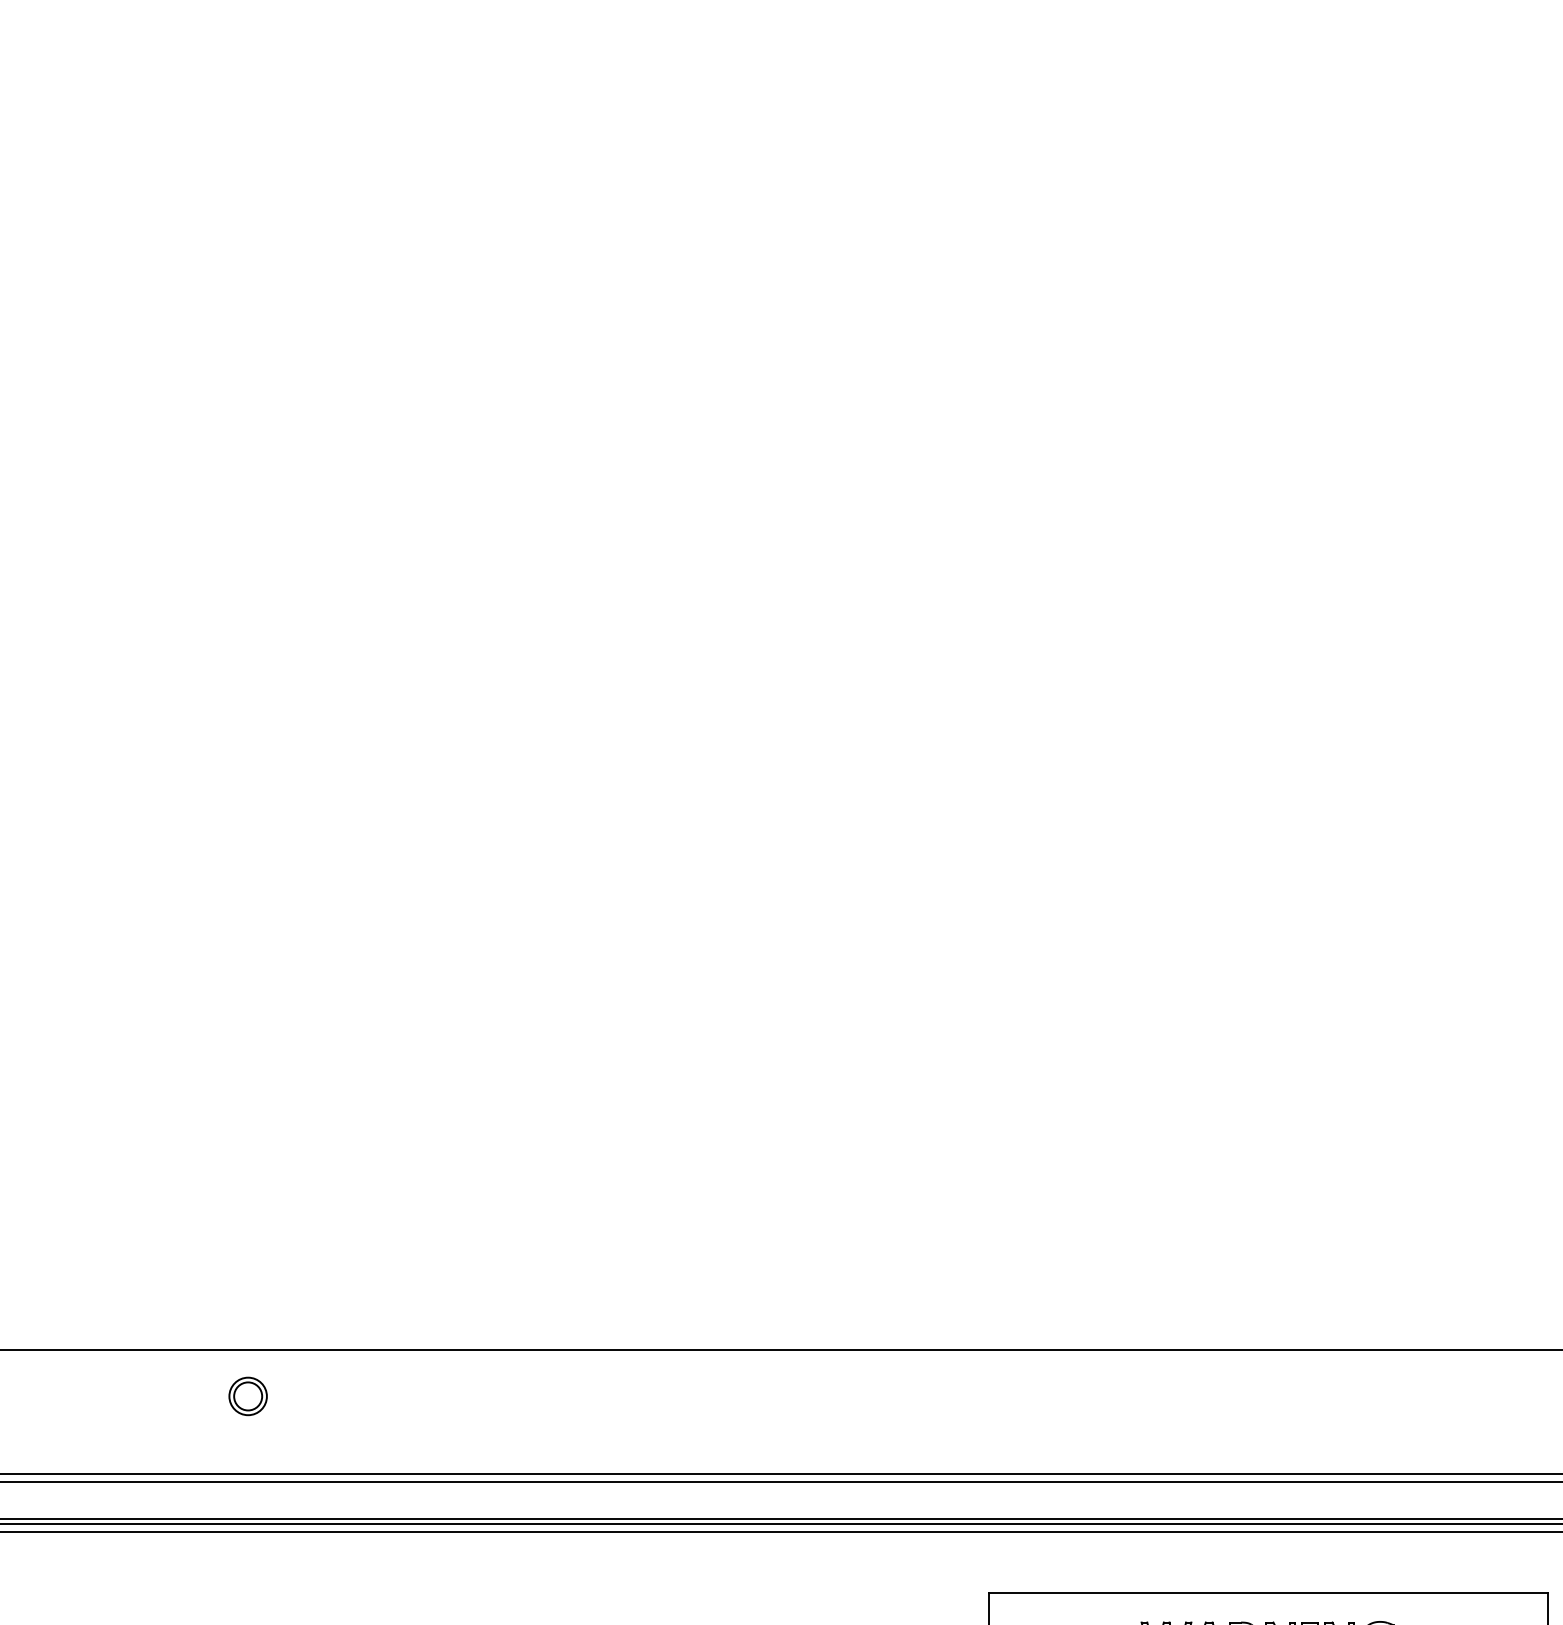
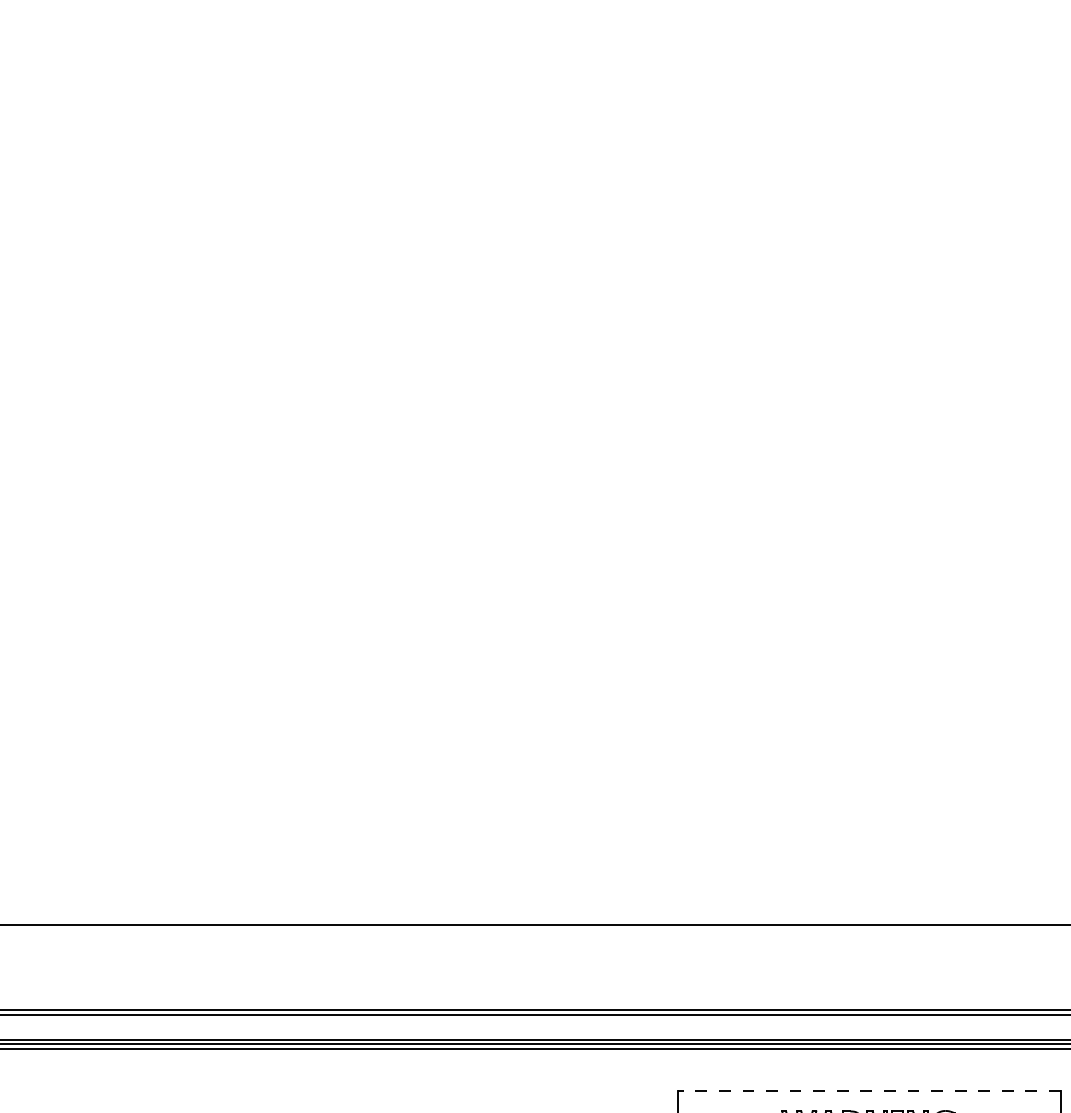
part: (247, 1396) -> (169, 956), removed
line: (1269, 1593) -> (869, 1091), solid -> dashed

